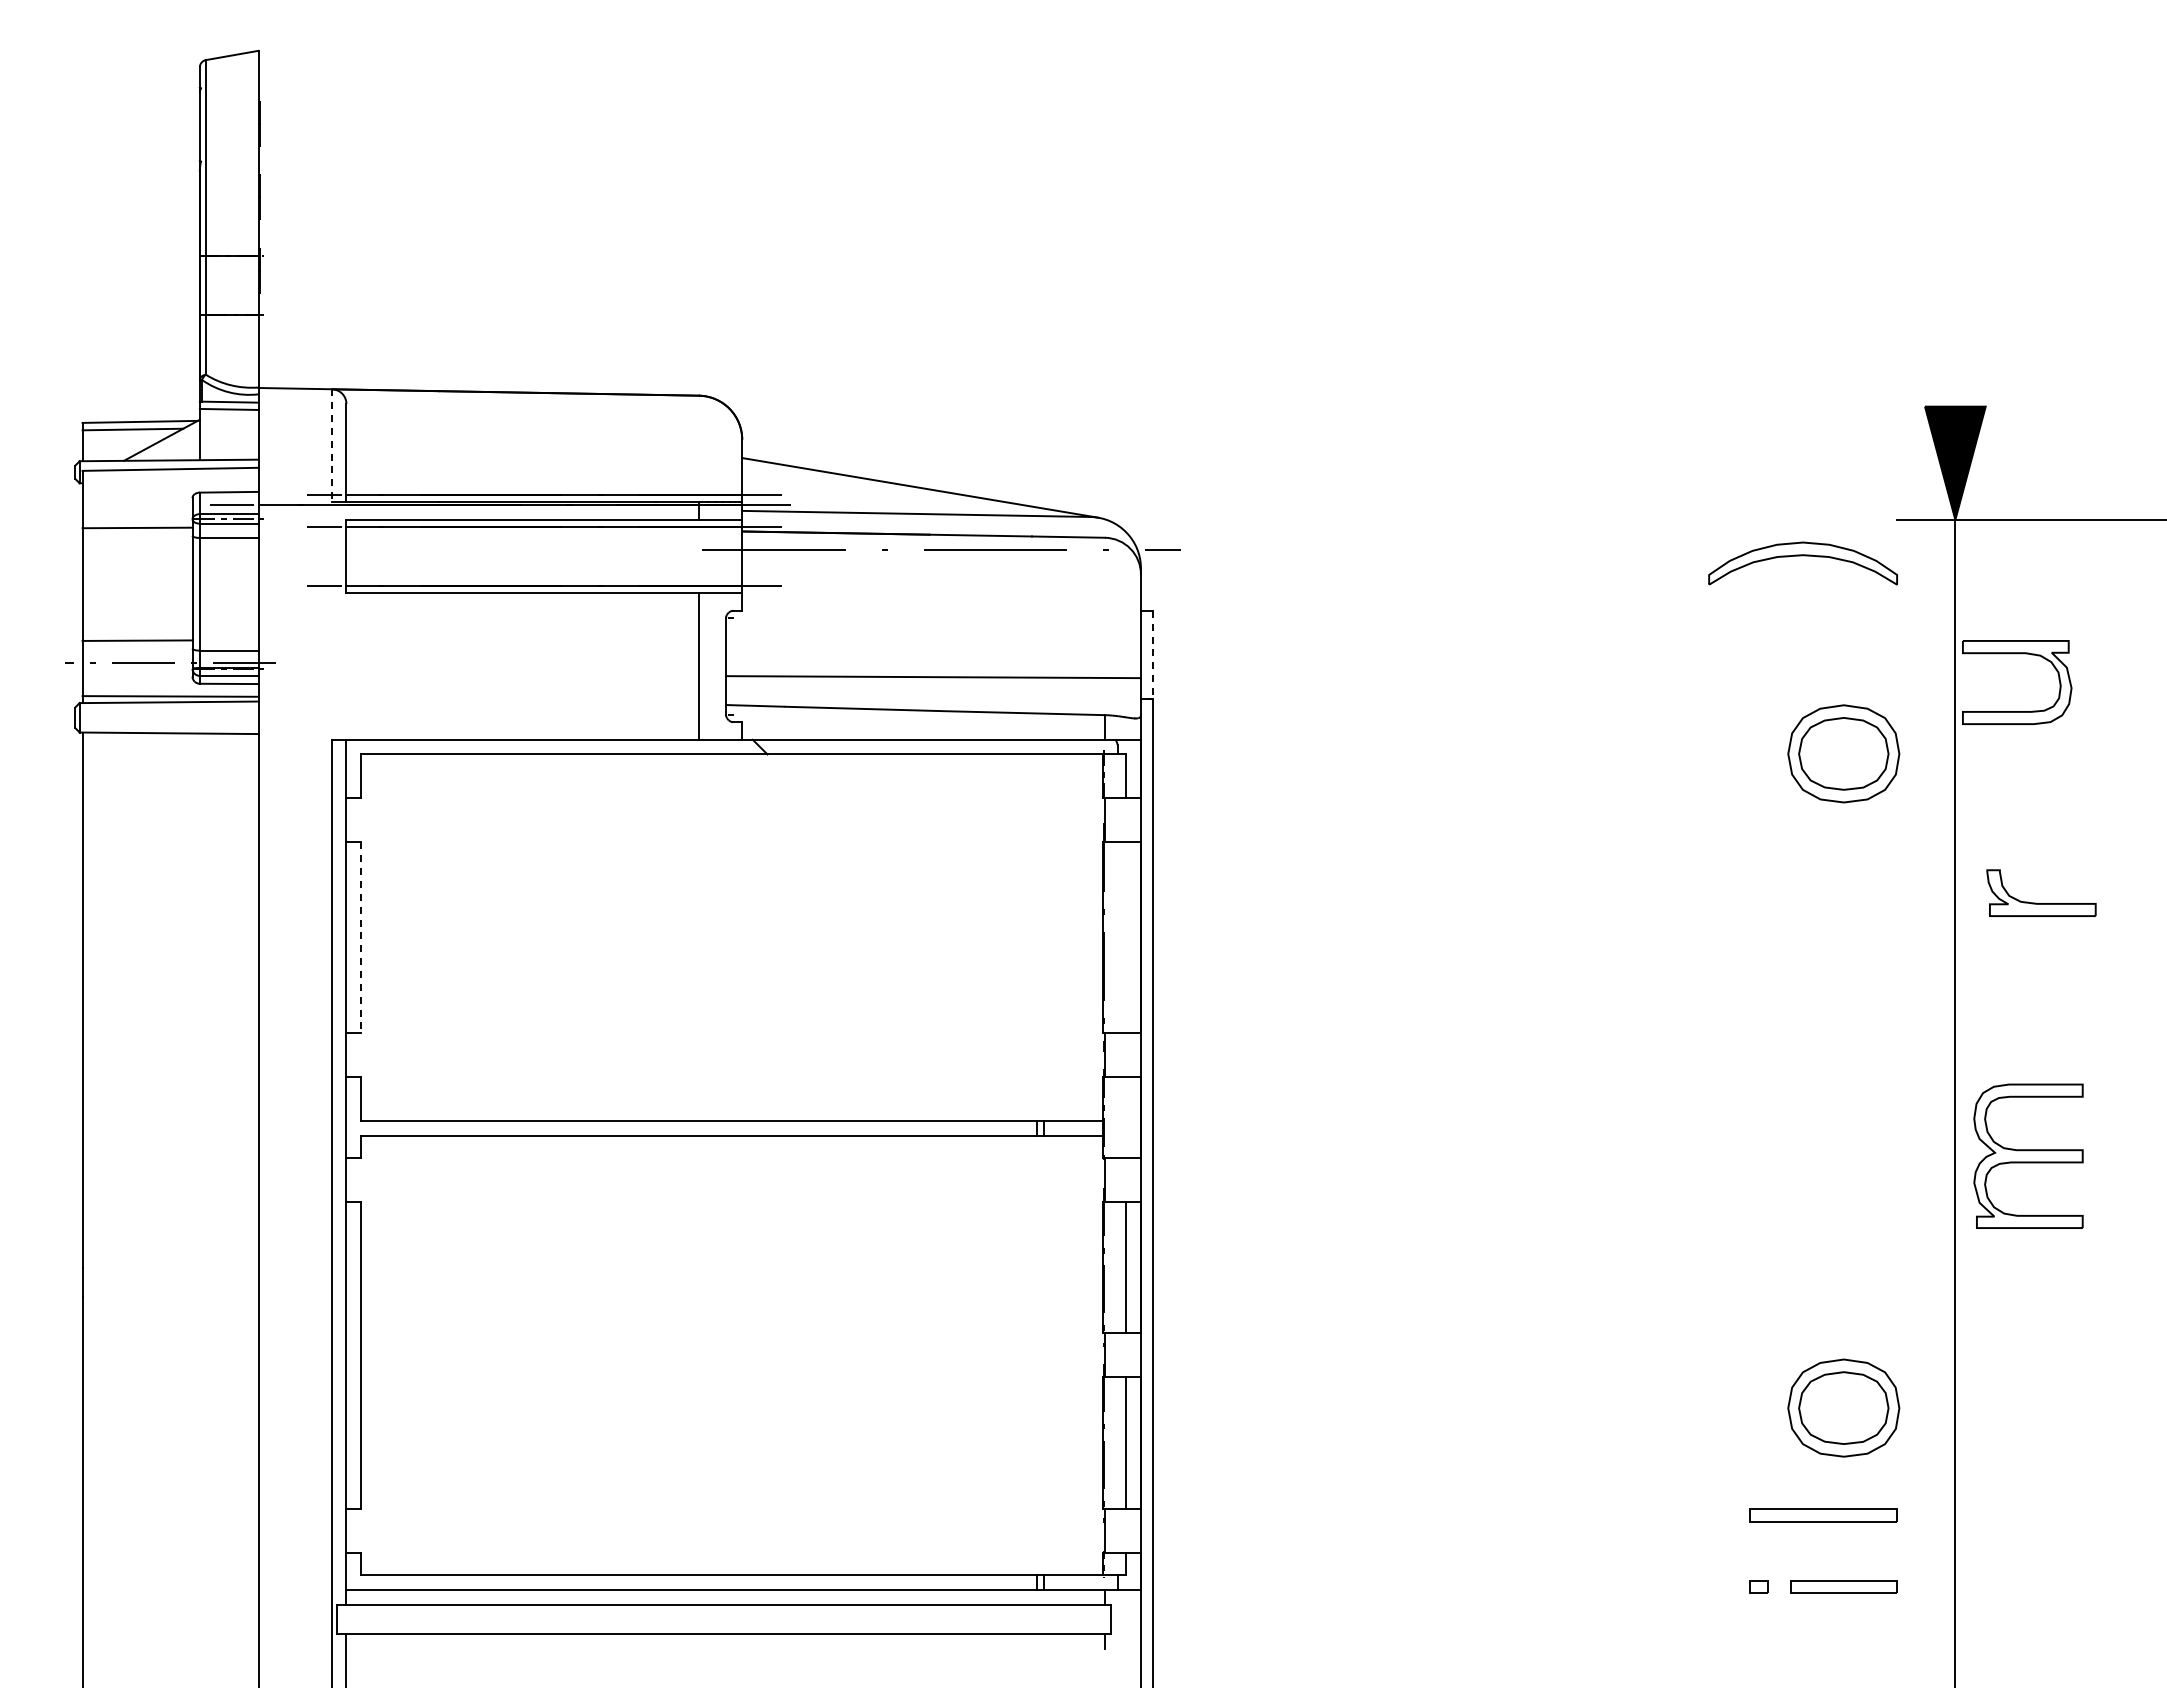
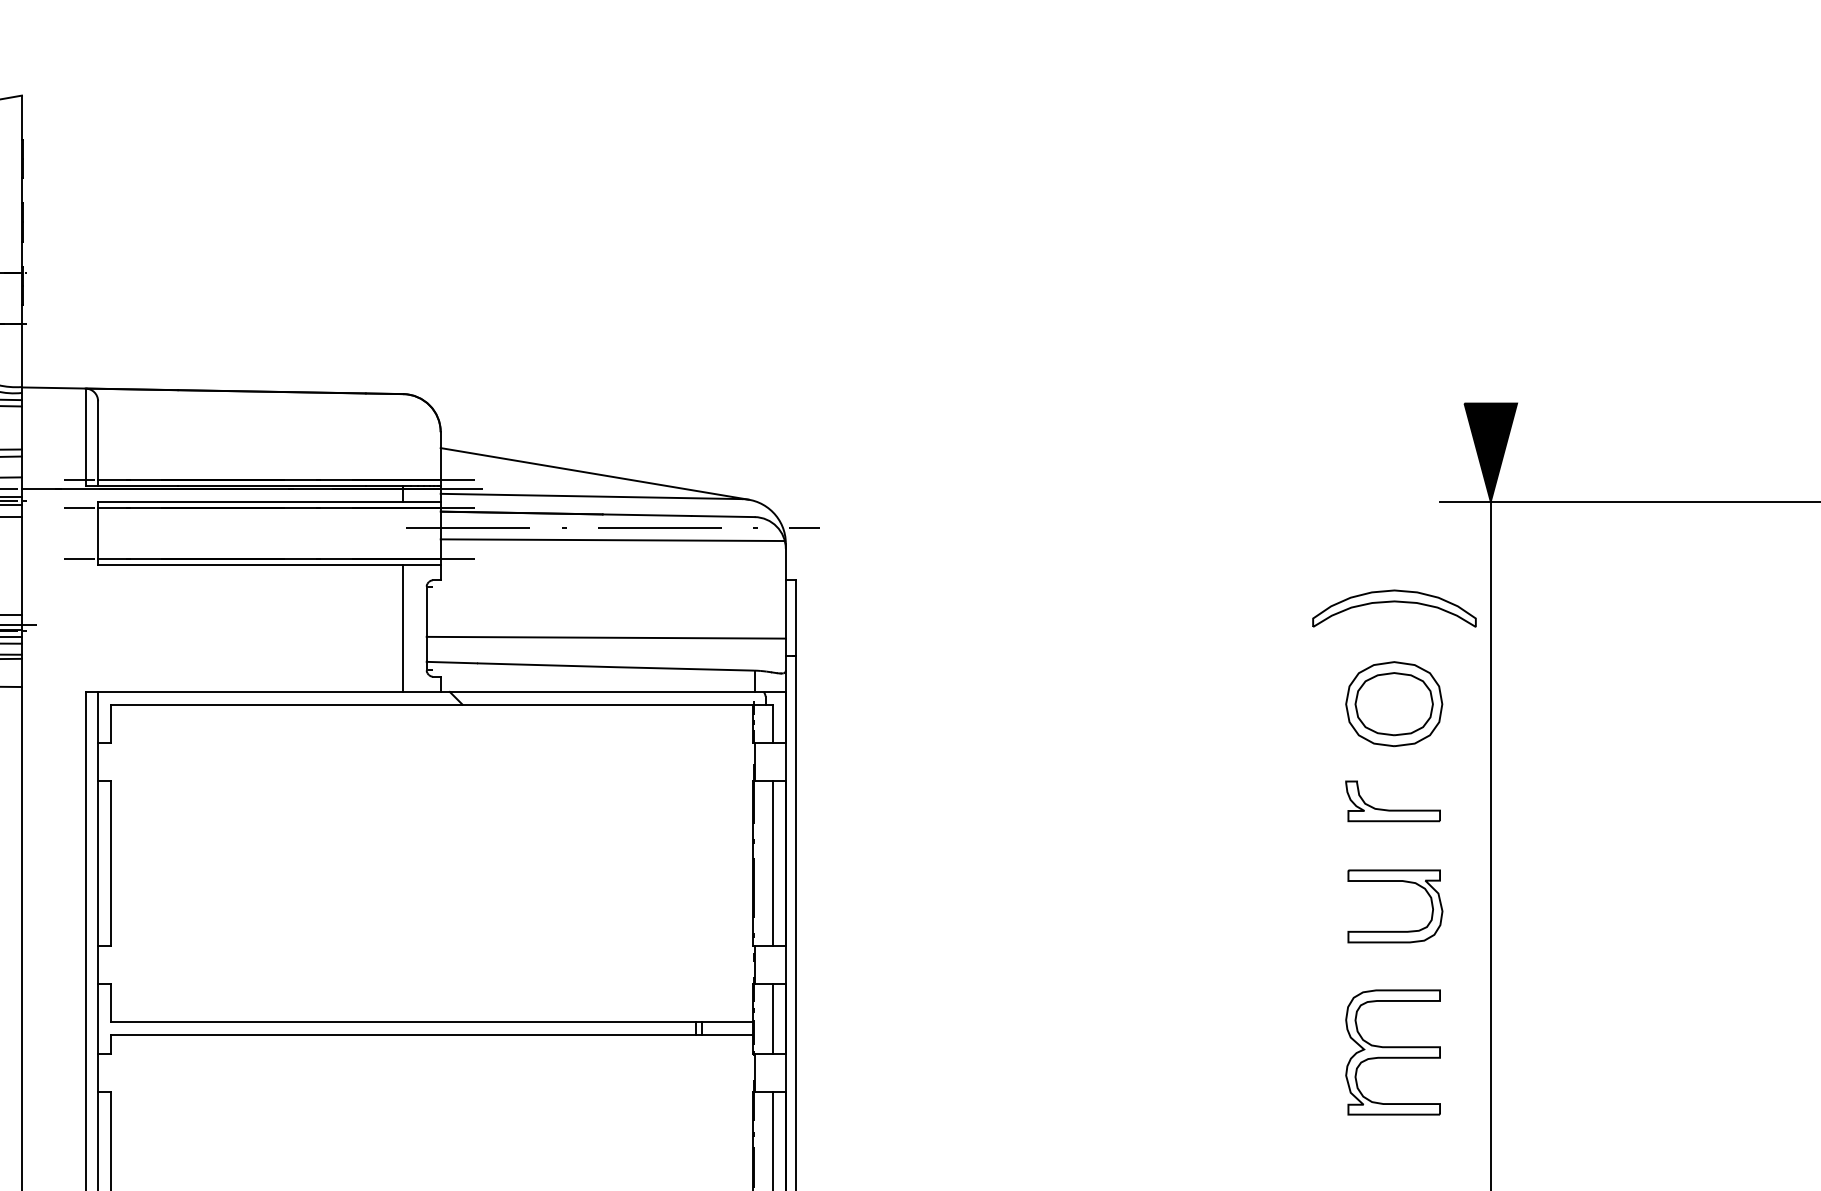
line: (332, 445) -> (86, 437), dashed -> solid
part: (1802, 556) -> (1393, 602), moved
line: (940, 564) -> (612, 540), added
line: (1152, 654) -> (795, 618), dashed -> solid
part: (2017, 654) -> (1395, 882), moved
part: (2041, 903) -> (1393, 810), moved
line: (1126, 937) -> (773, 863), added
line: (361, 938) -> (111, 863), dashed -> solid
line: (1126, 1116) -> (773, 1018), added
part: (2028, 1155) -> (1393, 1051), moved

